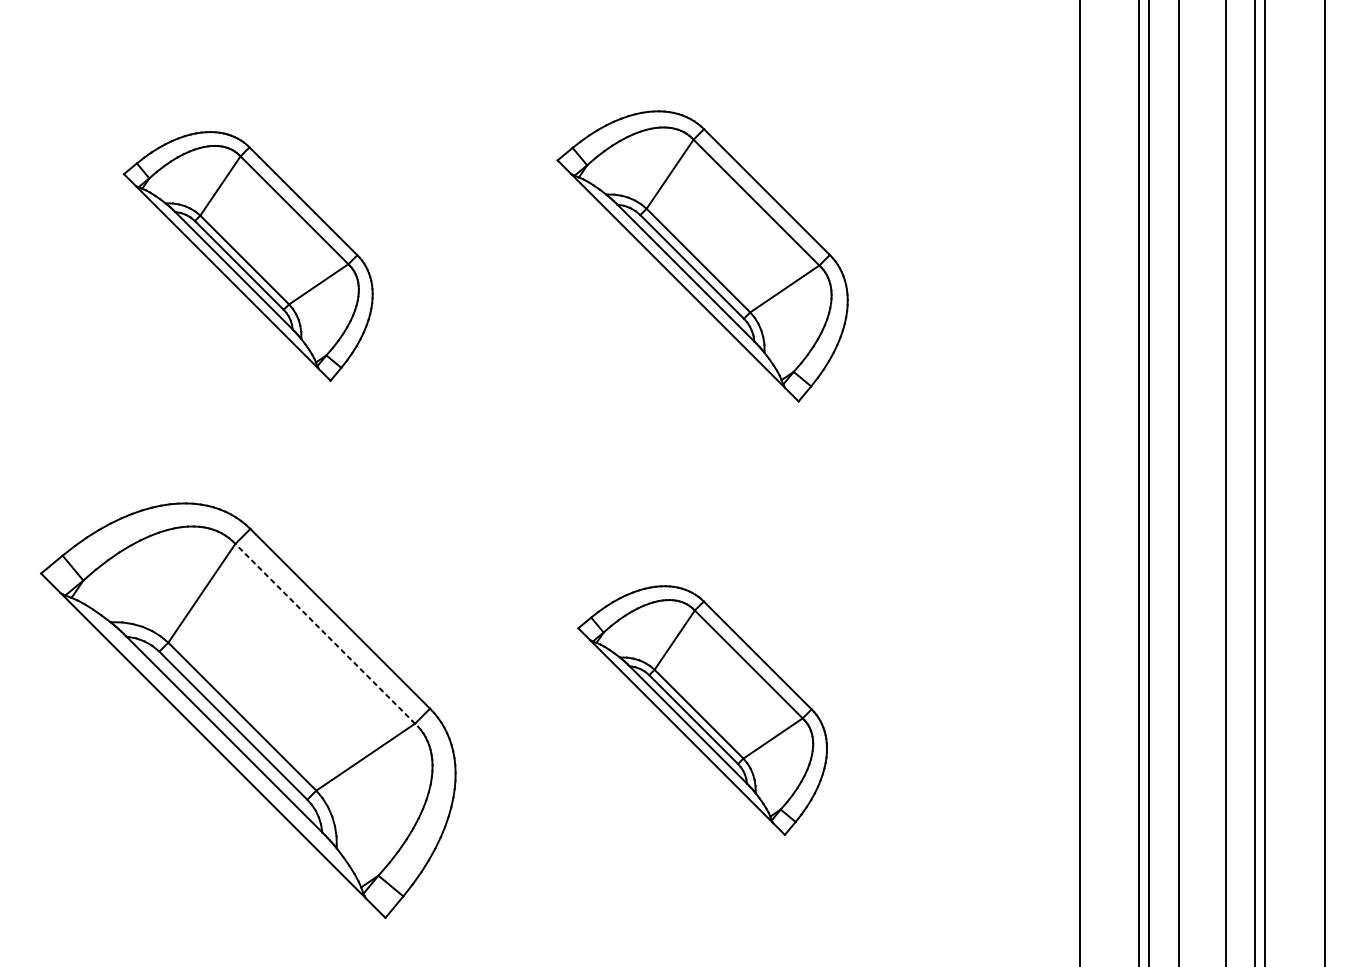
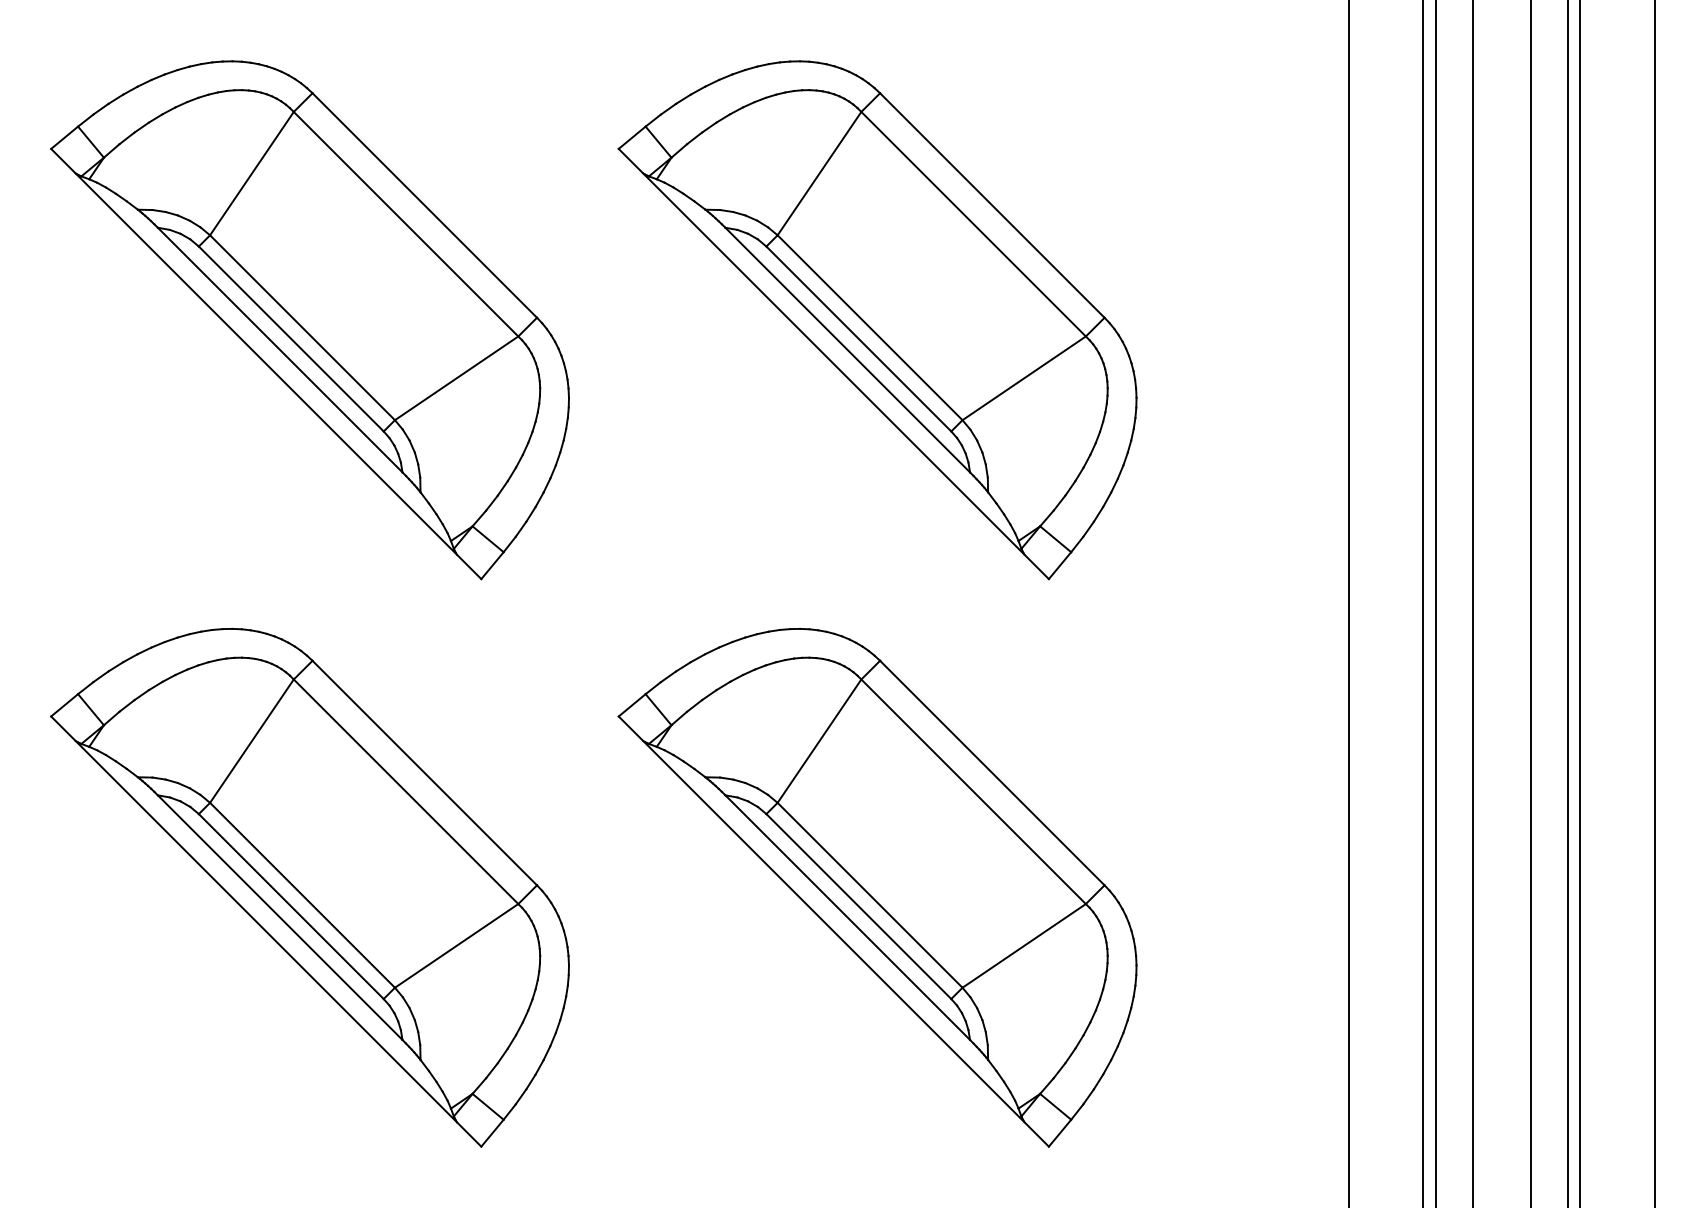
part: (247, 256) -> (309, 320), size x1.67
part: (702, 256) -> (877, 320), size x1.43
line: (325, 634) -> (406, 792), dashed -> solid
part: (702, 710) -> (877, 887), size x1.67

